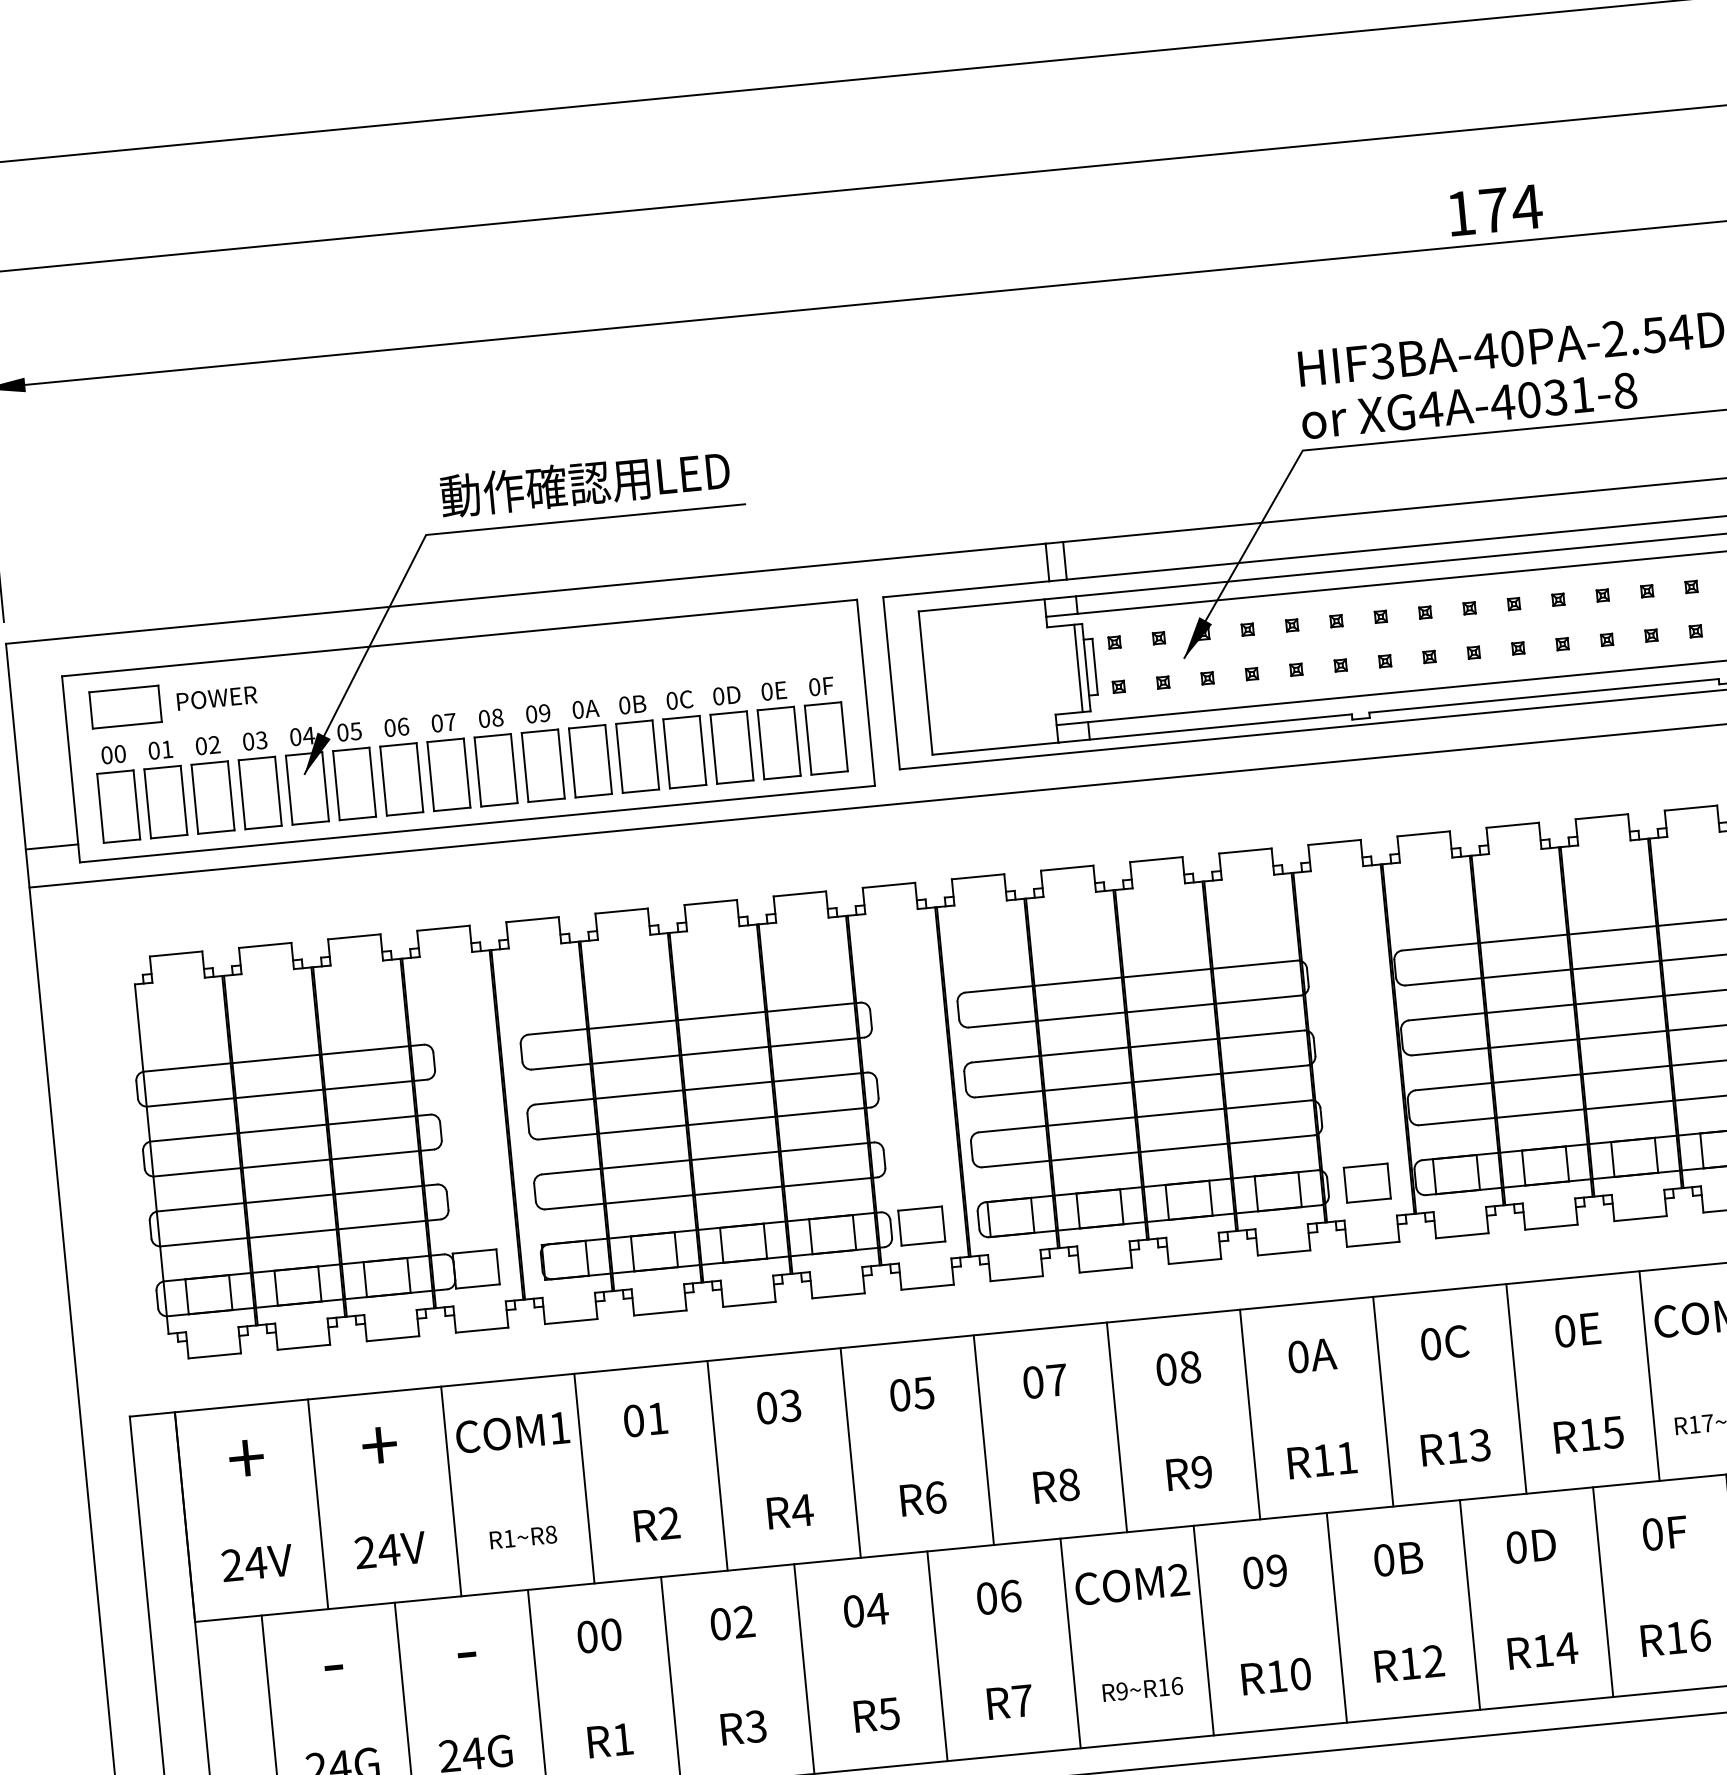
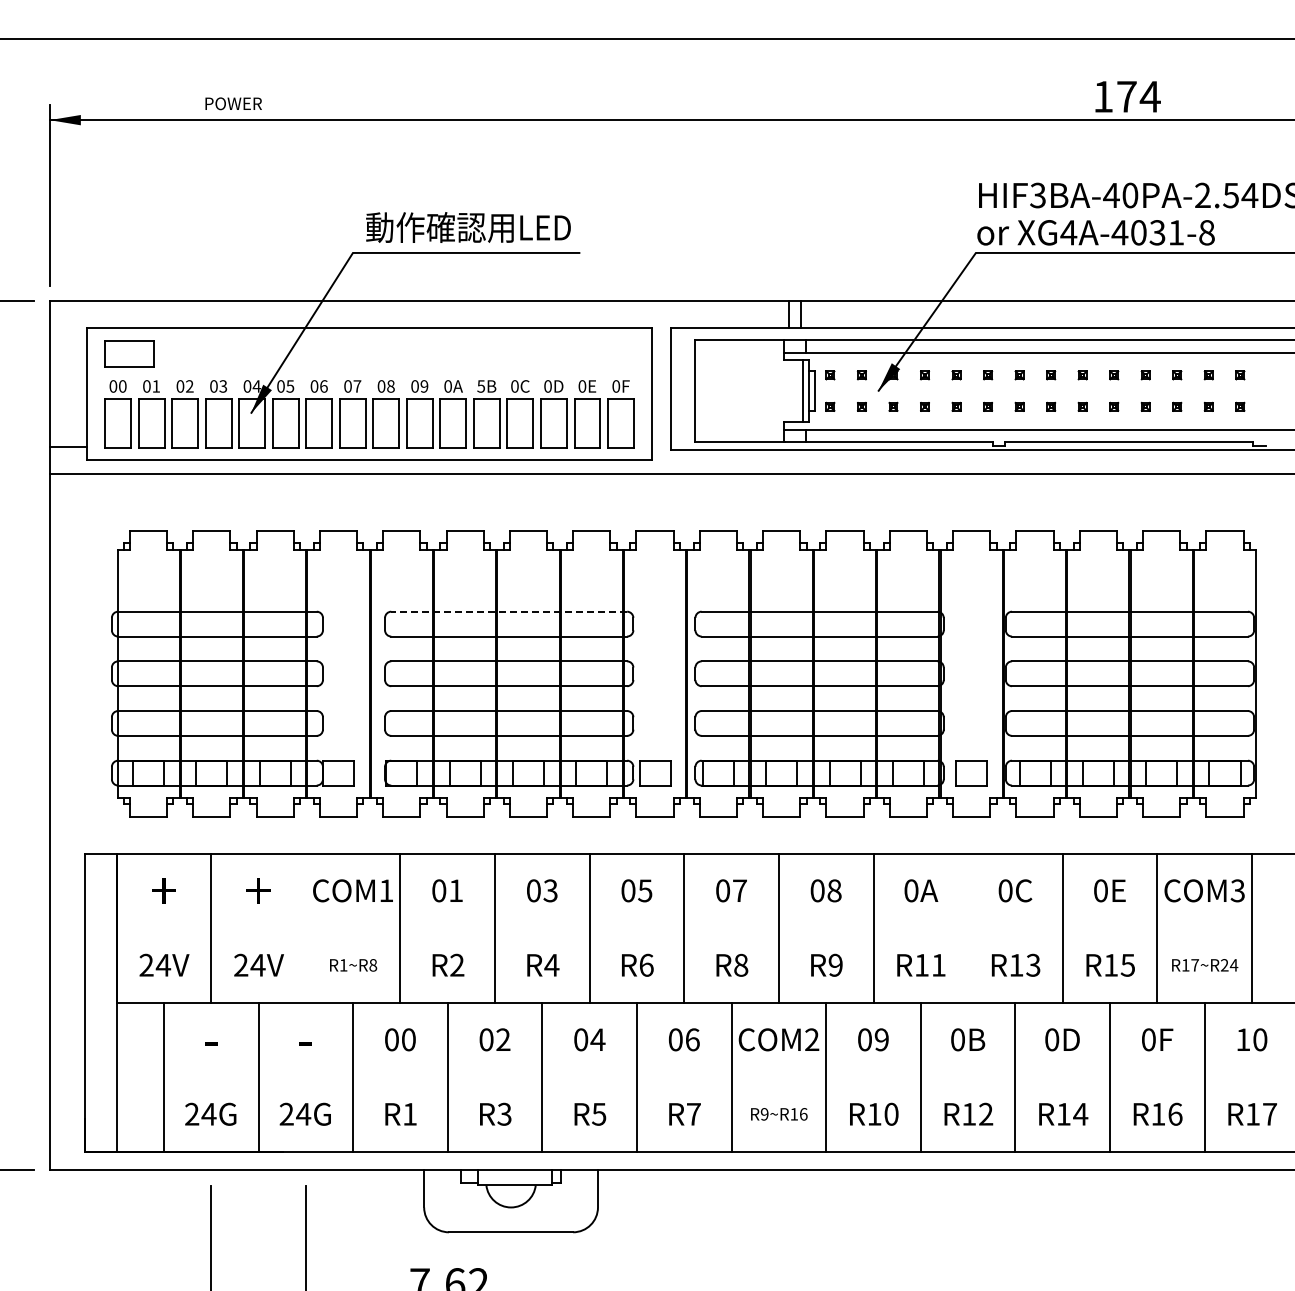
text: (216, 697) -> (233, 103), moved
text: (625, 705) -> (481, 386), 0B -> 5B
line: (694, 1018) -> (509, 611), solid -> dashed
line: (1383, 1400) -> (968, 927), removed
line: (450, 1490) -> (305, 927), removed

